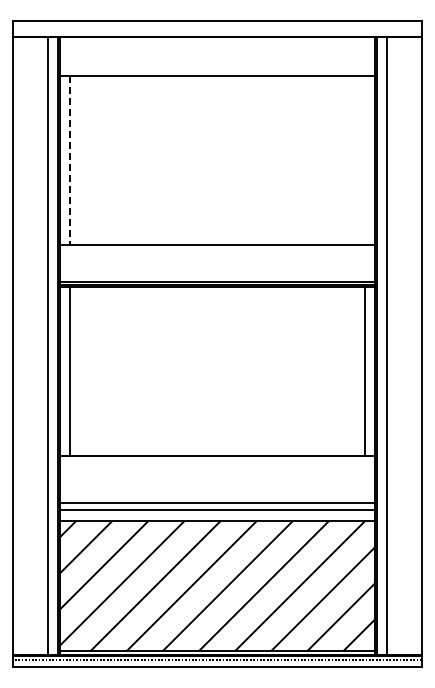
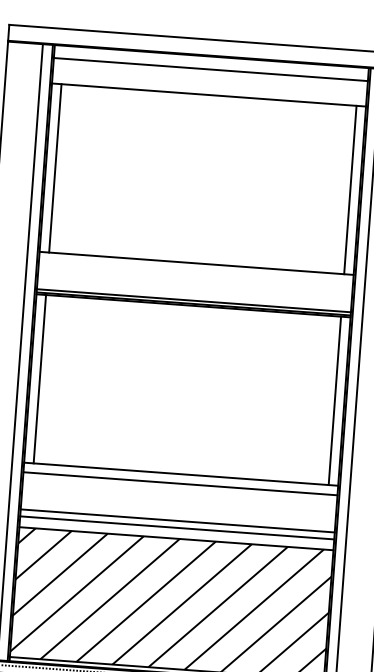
line: (217, 50) -> (210, 69), added
line: (365, 159) -> (350, 189), added
line: (69, 160) -> (55, 168), dashed -> solid
line: (217, 465) -> (180, 483), added

